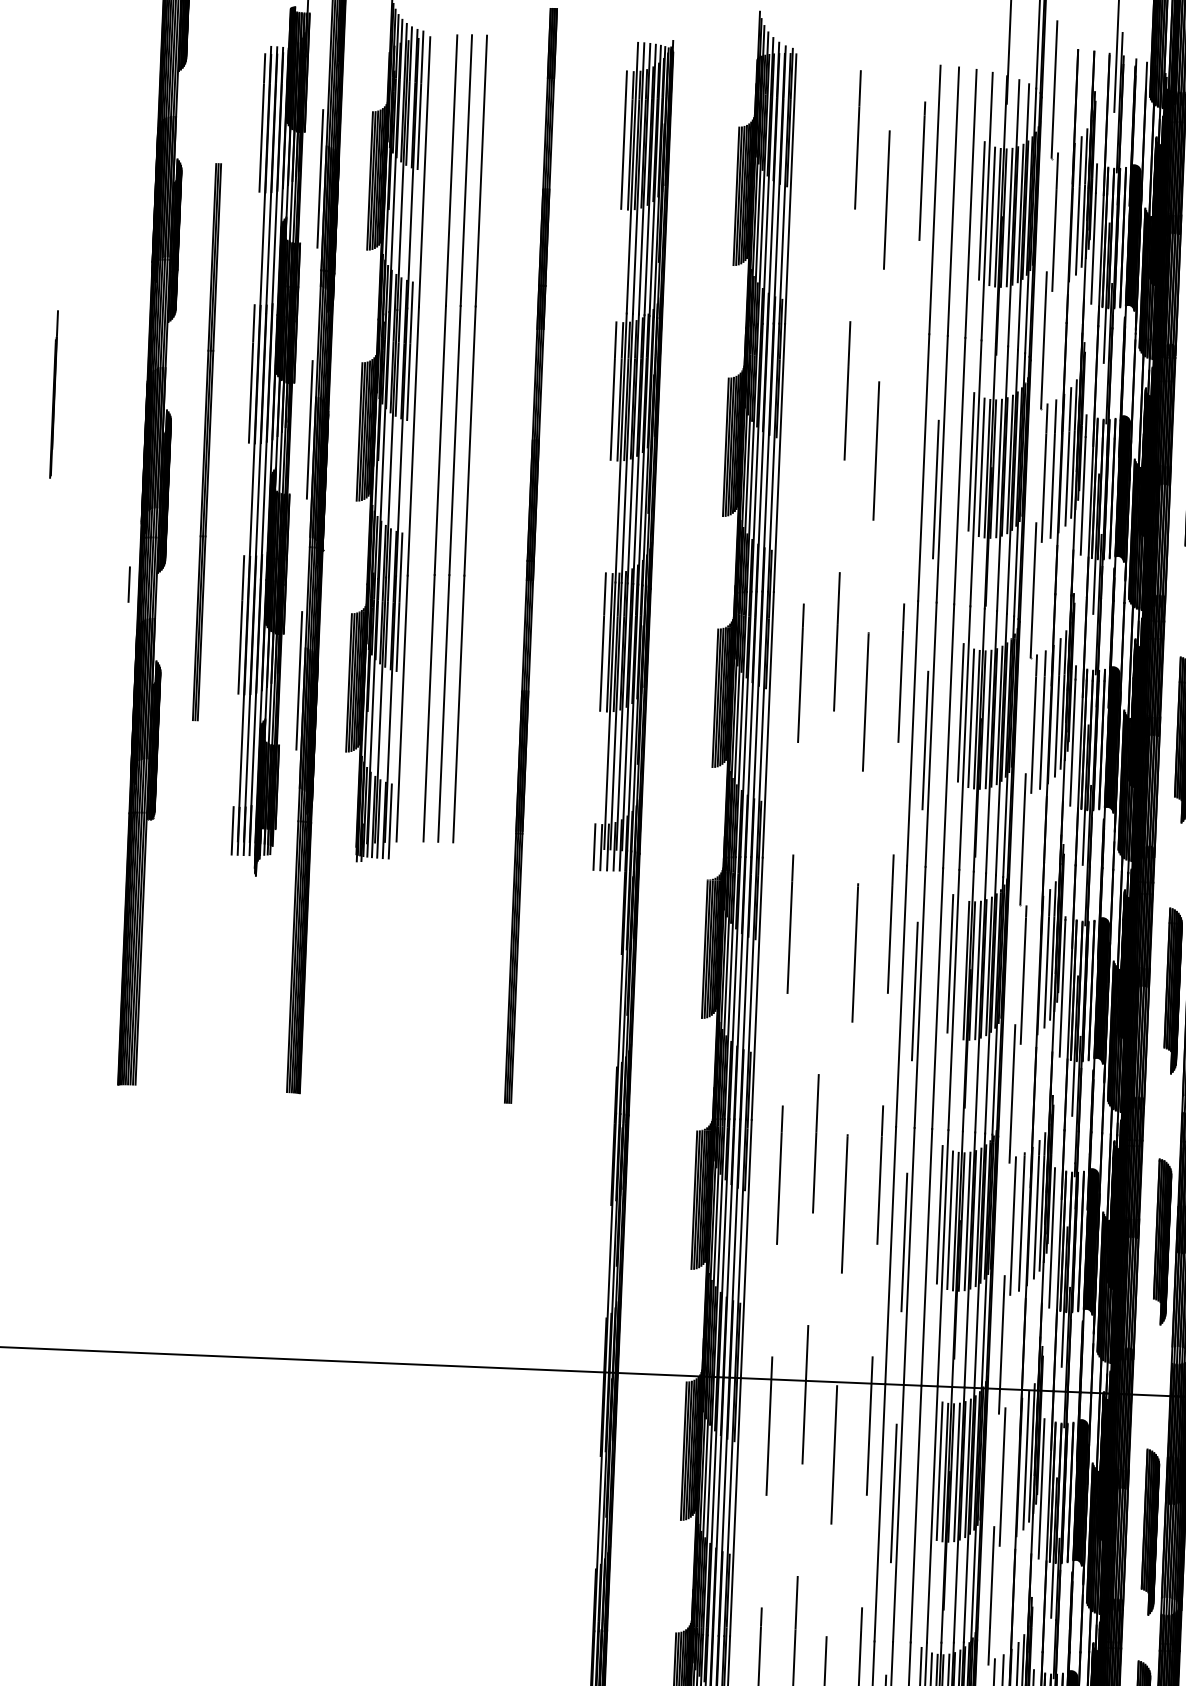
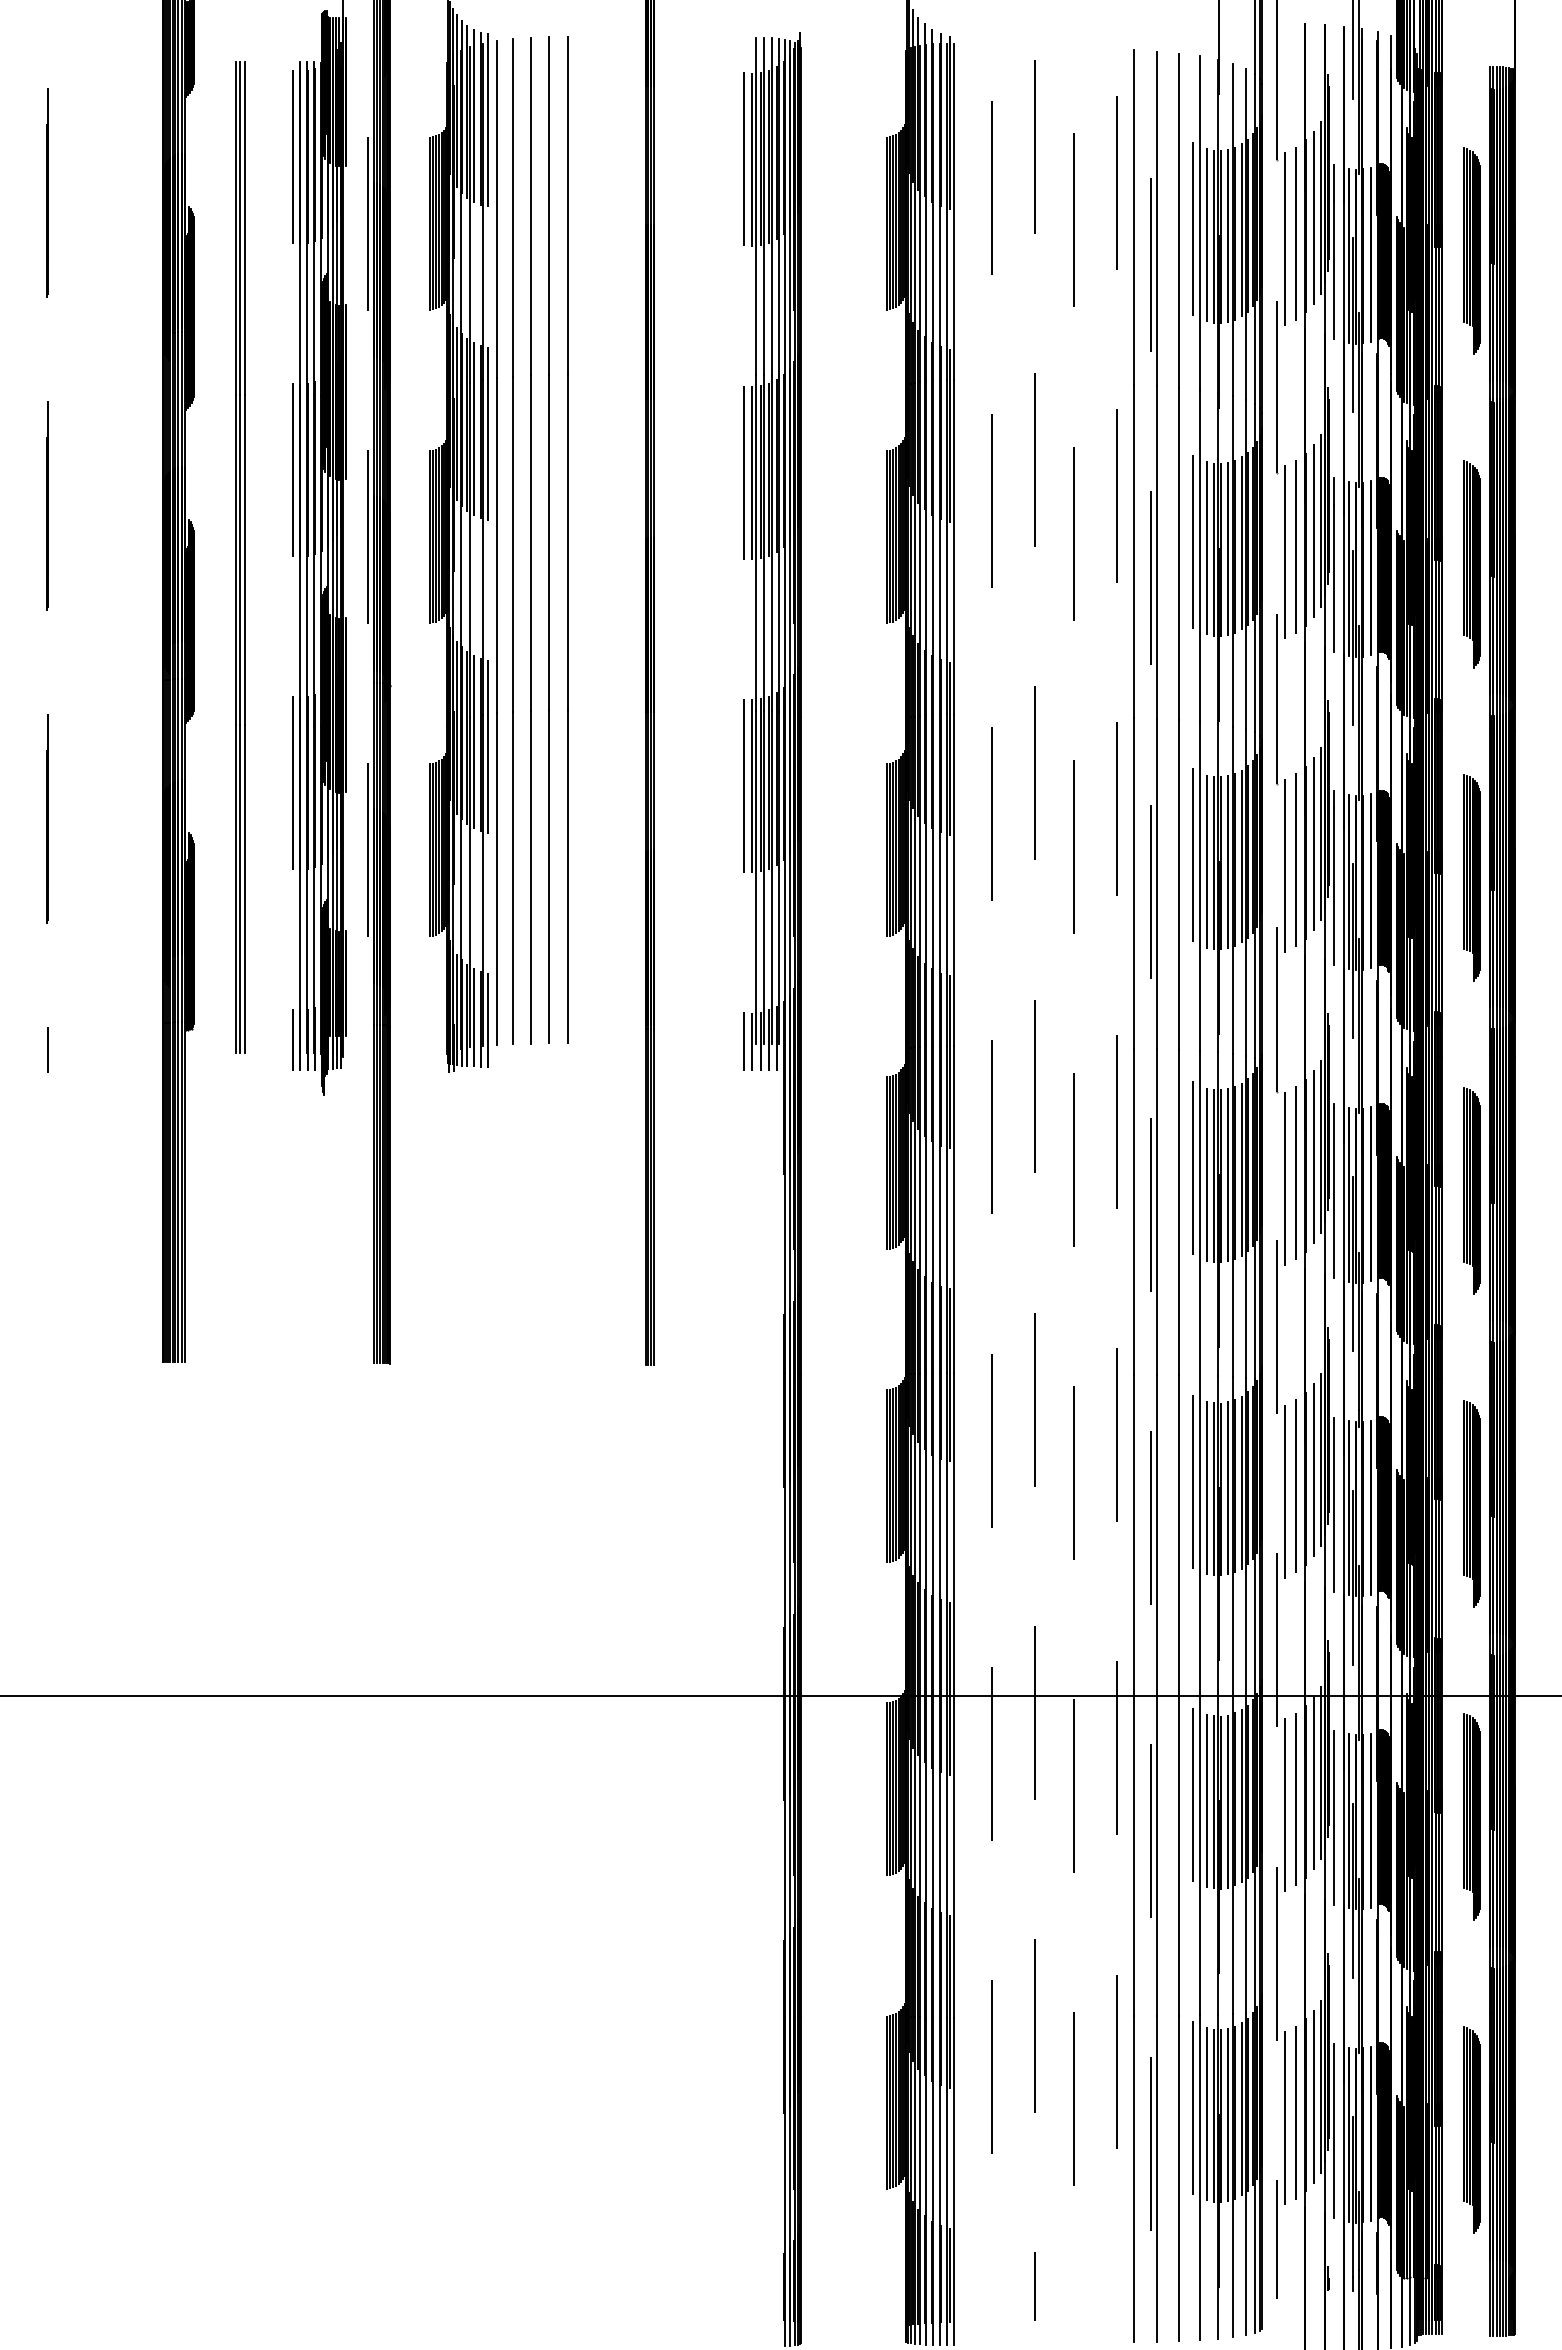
line: (64, 143) -> (47, 192), added
line: (821, 170) -> (991, 187), added
line: (1063, 217) -> (1295, 233), added
line: (946, 238) -> (1150, 265), added
line: (810, 421) -> (991, 500), added
line: (911, 421) -> (1116, 495), added
line: (425, 438) -> (512, 541), added
part: (207, 442) -> (240, 557), size x1.43
line: (129, 584) -> (47, 1049), moved
line: (43, 644) -> (47, 818), added
line: (825, 892) -> (1034, 1086), added
line: (960, 969) -> (1206, 1174), added
line: (1032, 970) -> (1295, 1172), added
line: (929, 1465) -> (1193, 1794), added
line: (1010, 1472) -> (1295, 1799), added
part: (1149, 1531) -> (1471, 1816), moved

